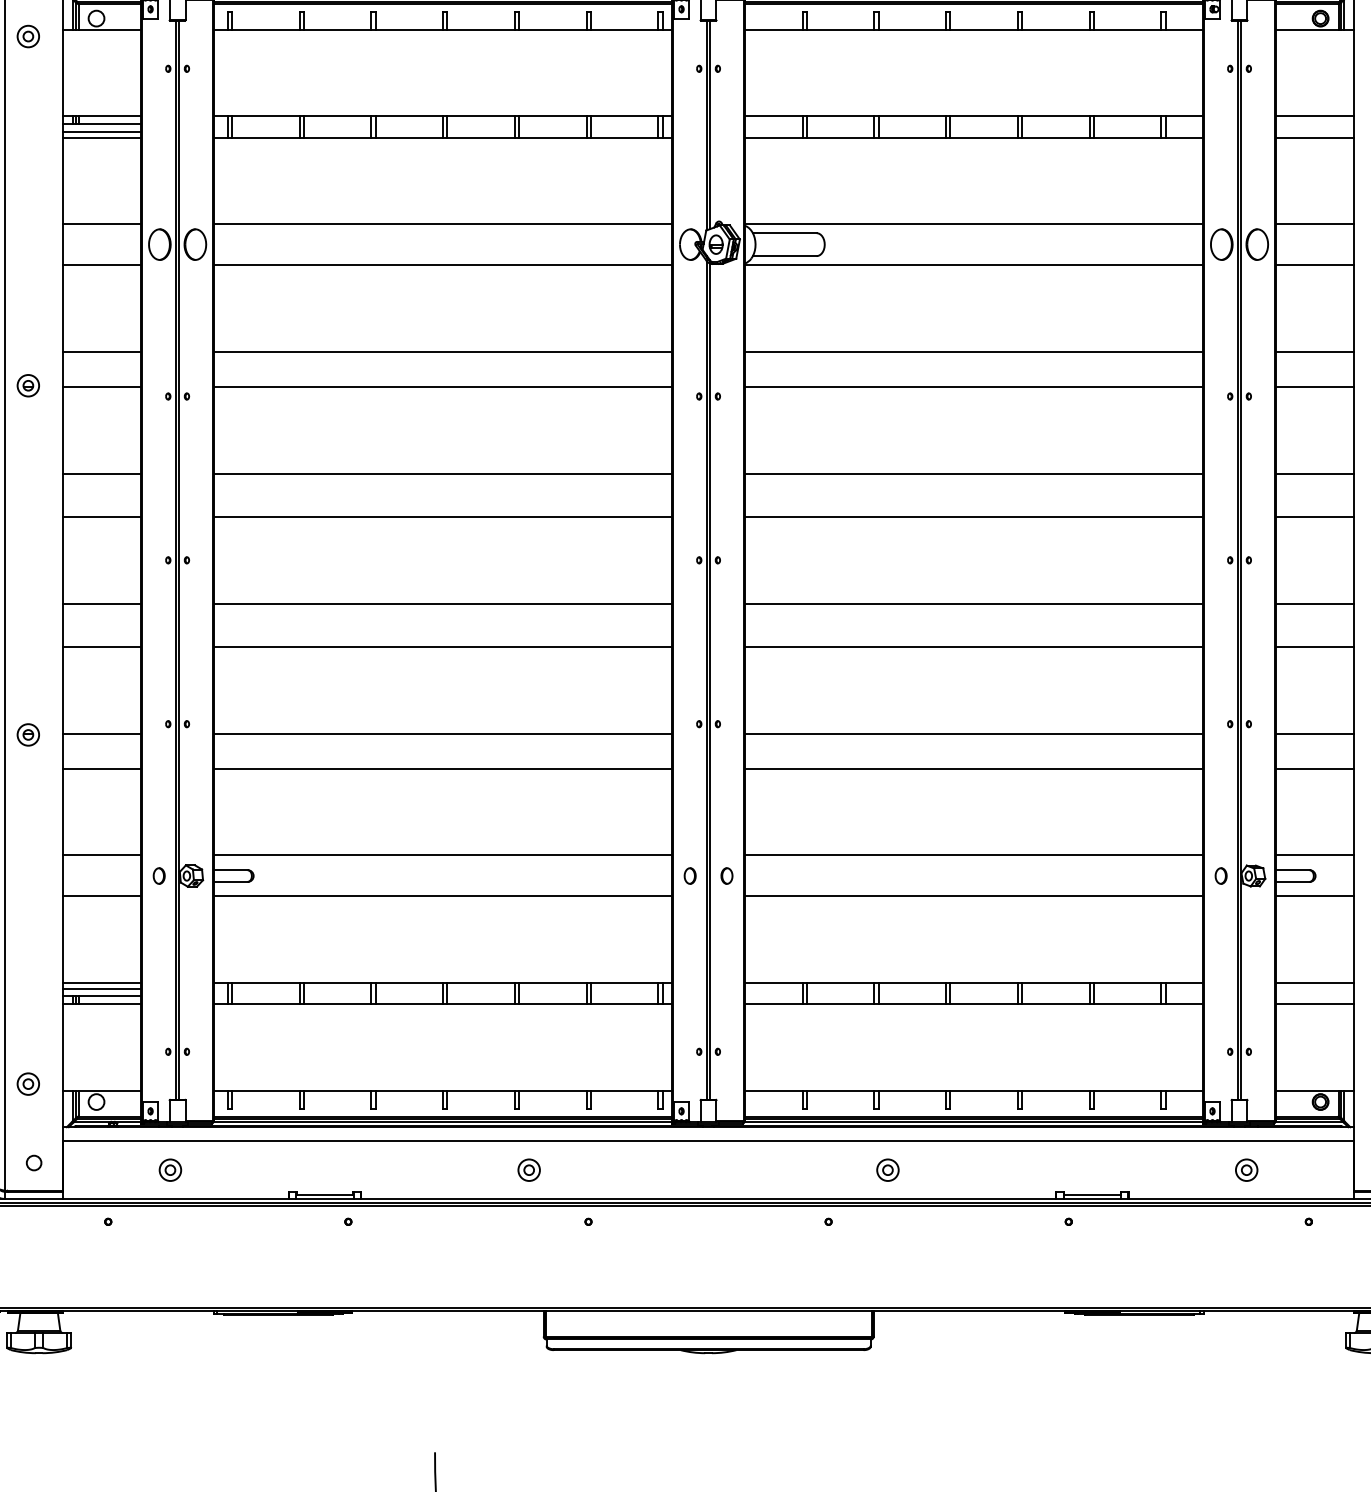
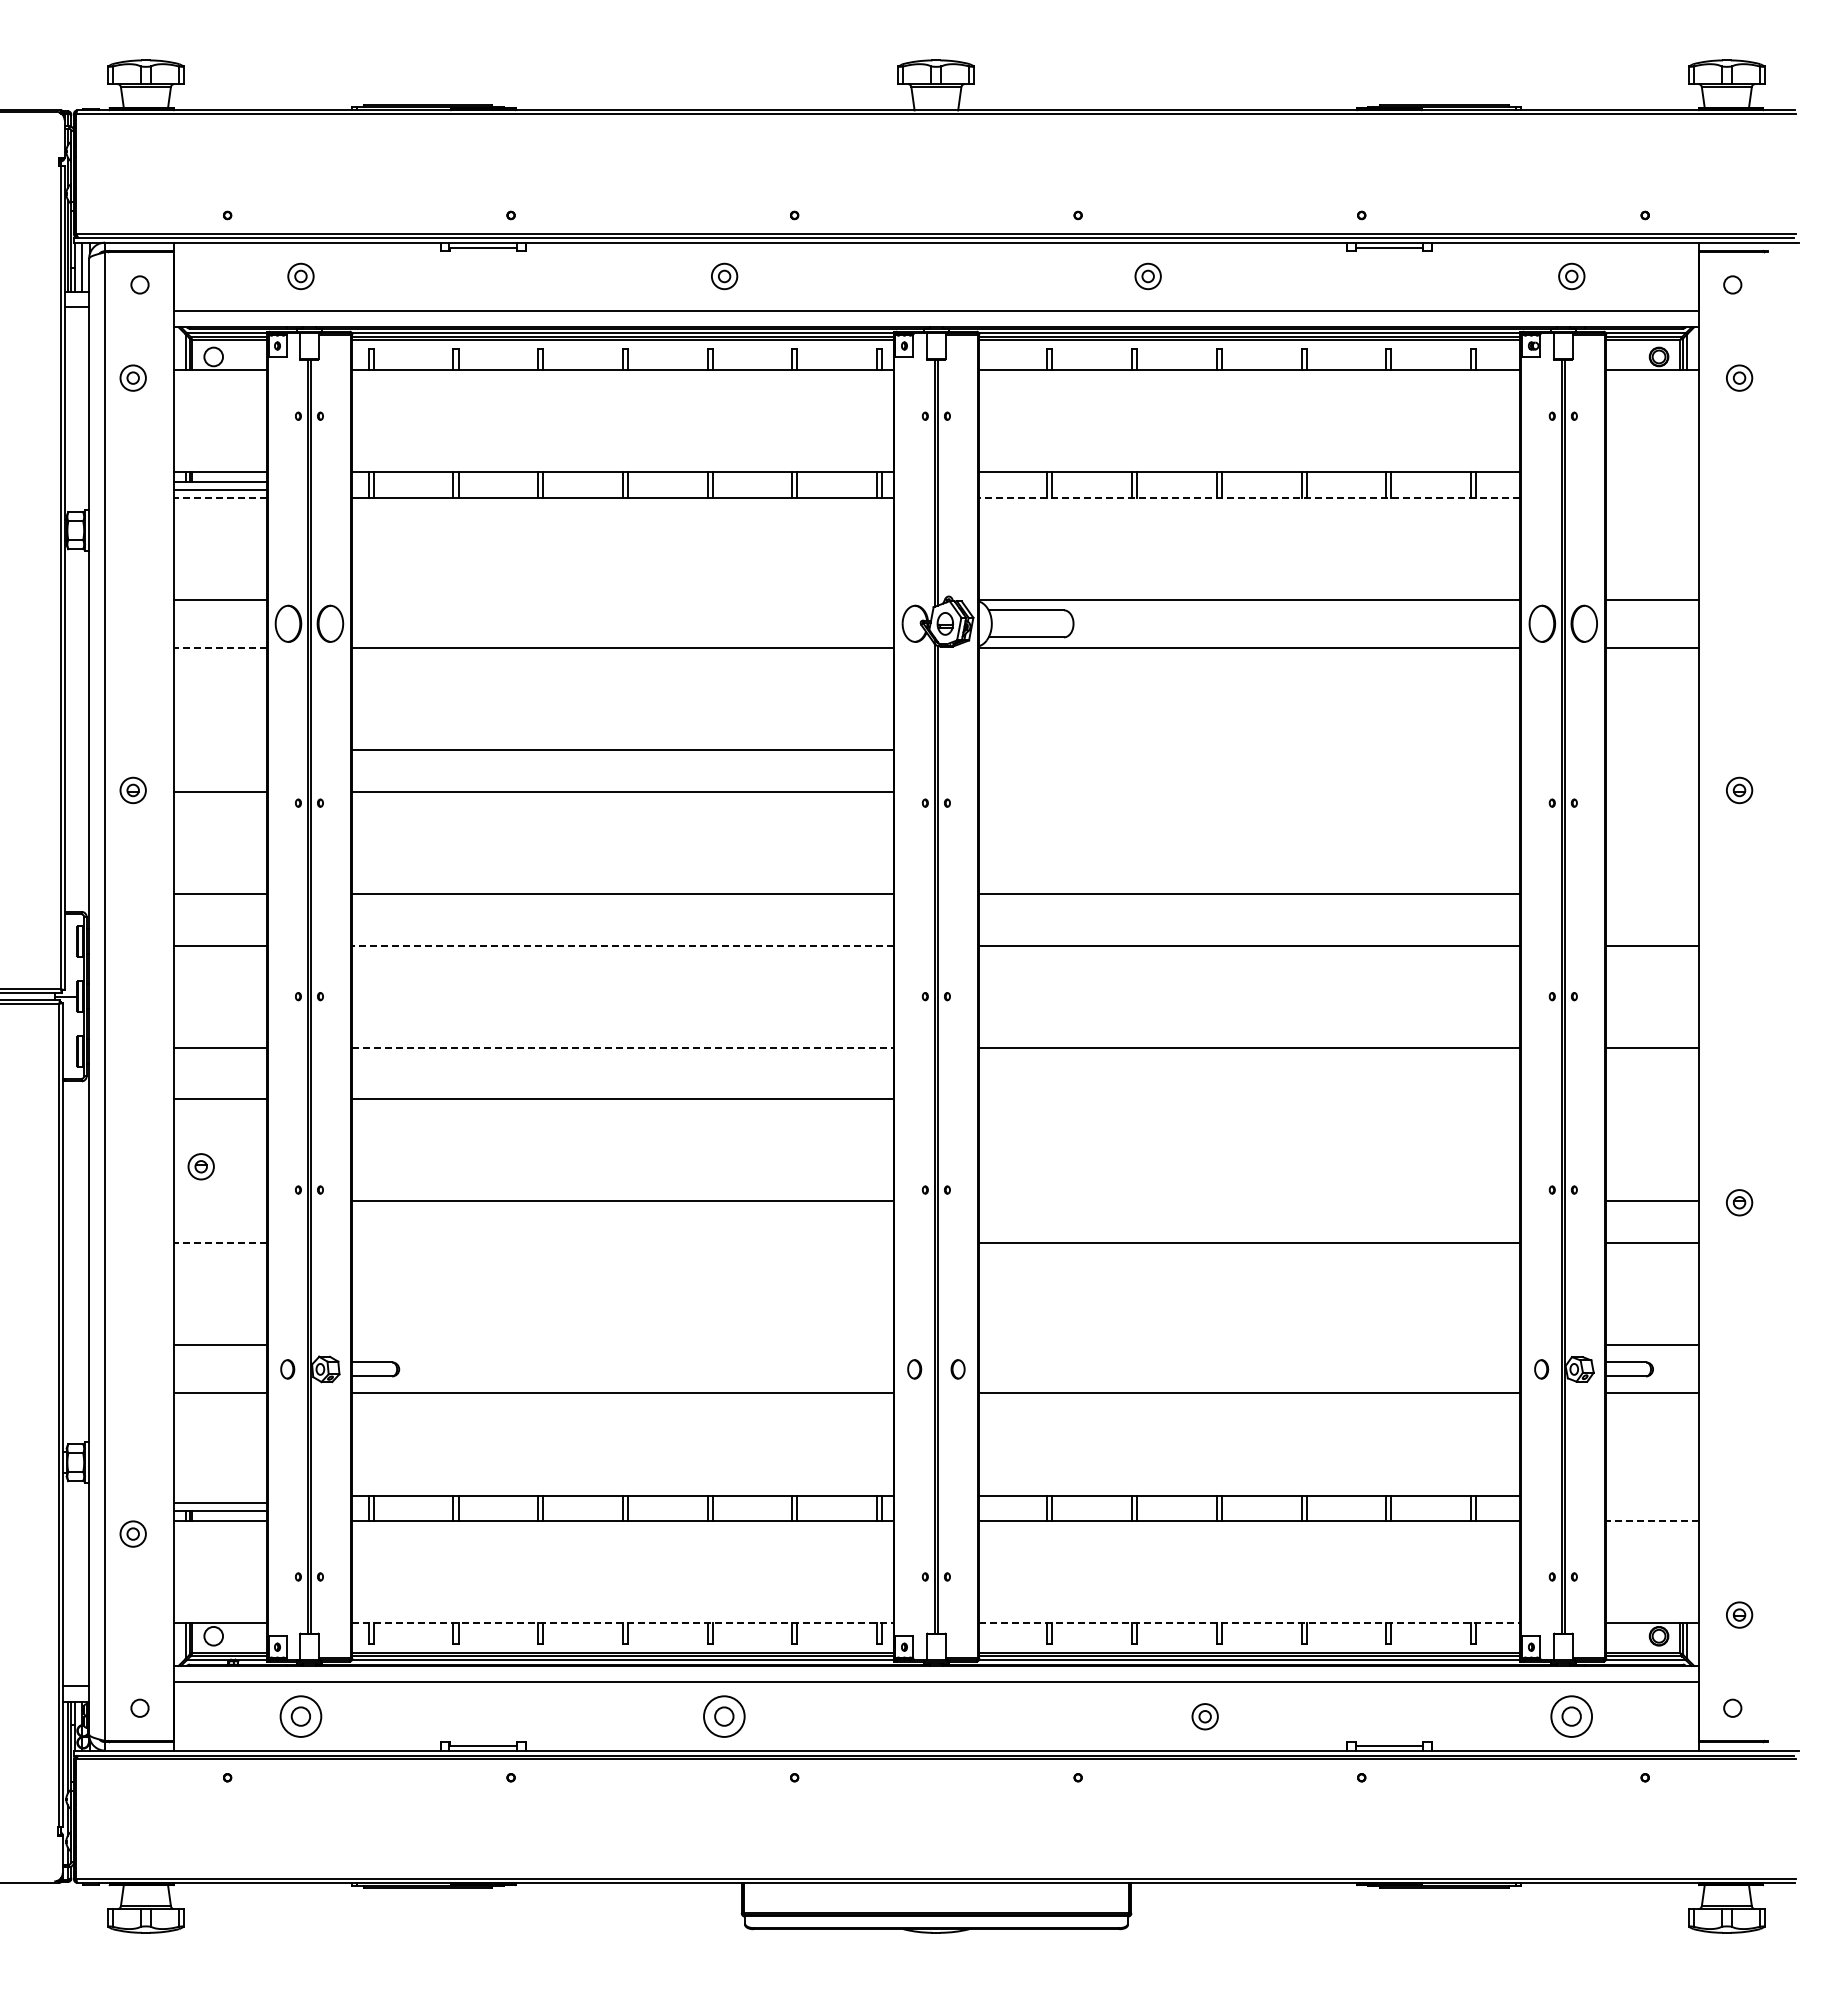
line: (1315, 116) -> (1652, 472), removed
line: (101, 137) -> (219, 497), solid -> dashed
line: (973, 137) -> (1249, 497), solid -> dashed
line: (1315, 137) -> (1652, 497), removed
line: (442, 224) -> (622, 599), removed
line: (101, 265) -> (219, 648), solid -> dashed
line: (101, 351) -> (219, 750), removed
line: (973, 351) -> (1249, 750), removed
line: (1315, 351) -> (1652, 750), removed
line: (973, 386) -> (1249, 791), removed
line: (1315, 386) -> (1652, 791), removed
line: (1315, 473) -> (1652, 894), removed
line: (442, 517) -> (622, 945), solid -> dashed
line: (442, 603) -> (622, 1047), solid -> dashed
line: (973, 647) -> (1249, 1099), removed
line: (1315, 647) -> (1652, 1099), removed
line: (101, 733) -> (219, 1201), removed
line: (973, 733) -> (1249, 1201), removed
part: (27, 734) -> (200, 1166), moved
line: (101, 768) -> (219, 1242), solid -> dashed
line: (442, 768) -> (622, 1242), removed
line: (442, 855) -> (622, 1345), removed
line: (973, 855) -> (1249, 1345), removed
line: (101, 982) -> (219, 1495), removed
line: (1315, 982) -> (1652, 1495), removed
line: (1315, 1004) -> (1652, 1520), solid -> dashed
part: (27, 1083) -> (132, 1533), moved
line: (442, 1091) -> (622, 1623), solid -> dashed
line: (973, 1091) -> (1249, 1623), solid -> dashed
part: (170, 1170) -> (300, 1716), size x1.6
part: (529, 1170) -> (724, 1716), size x1.6
part: (887, 1170) -> (1204, 1716), moved
part: (1246, 1170) -> (1571, 1716), size x1.6

